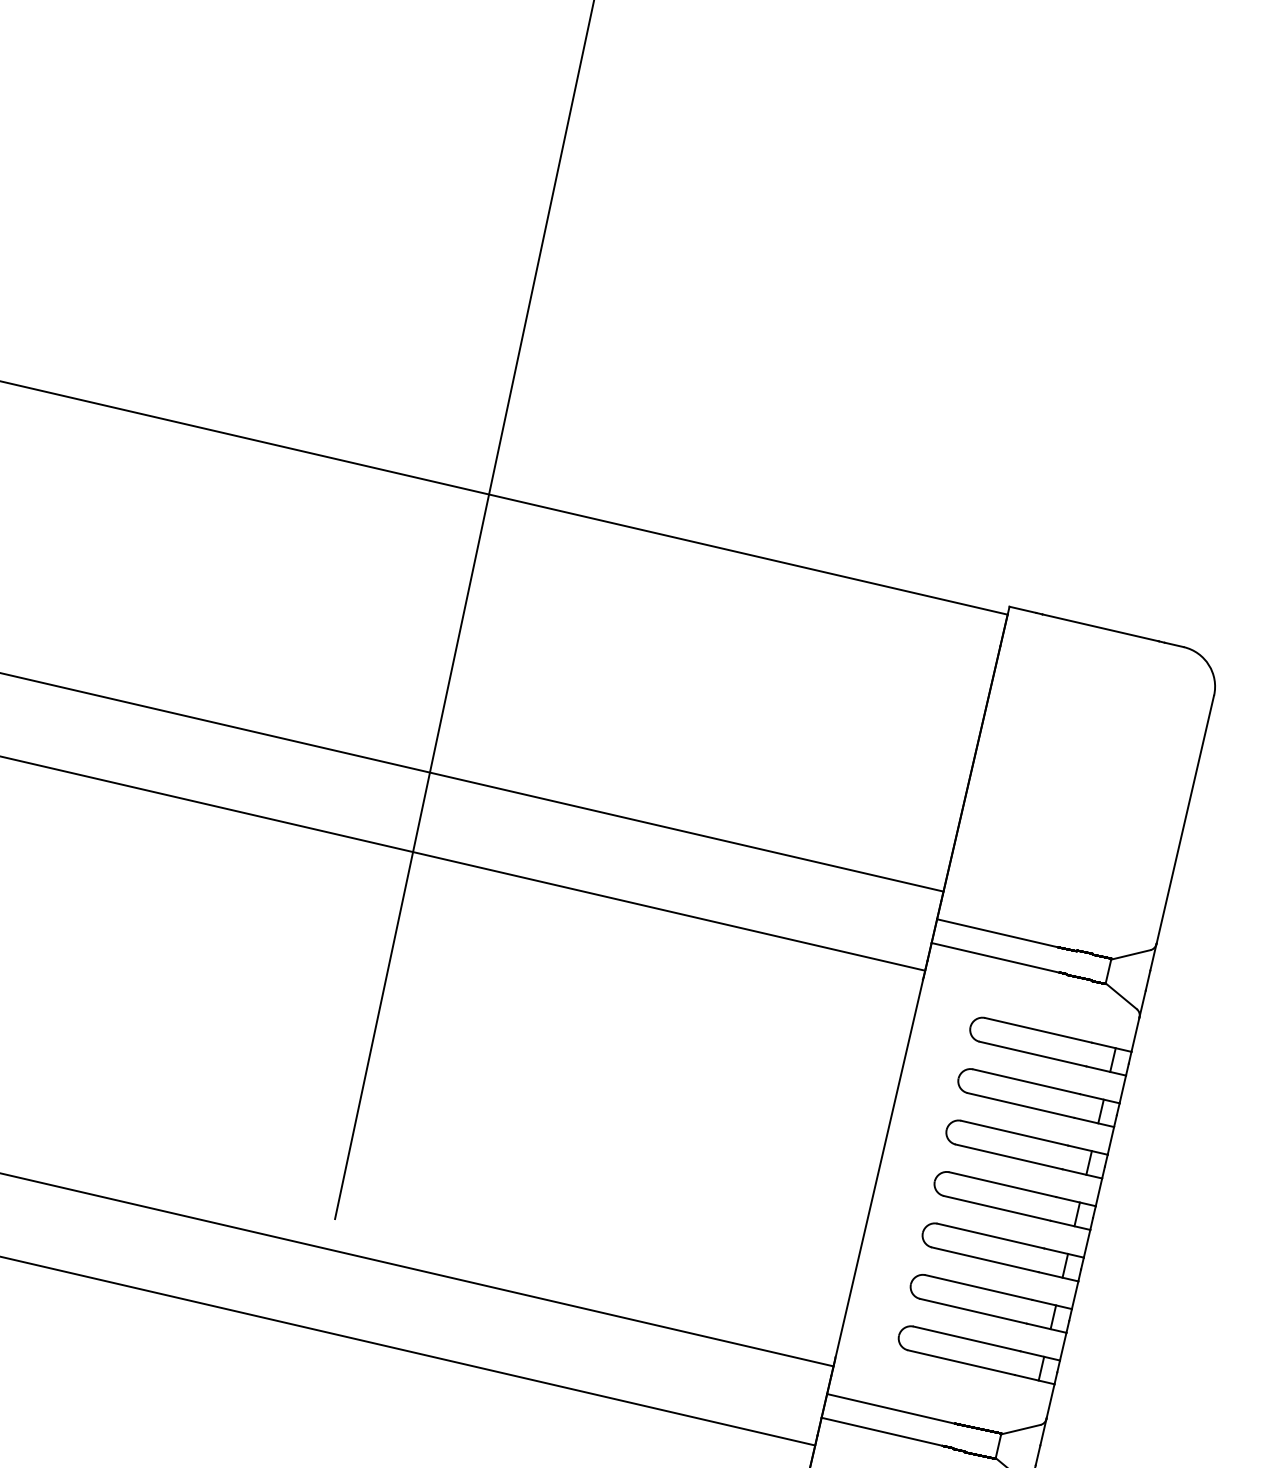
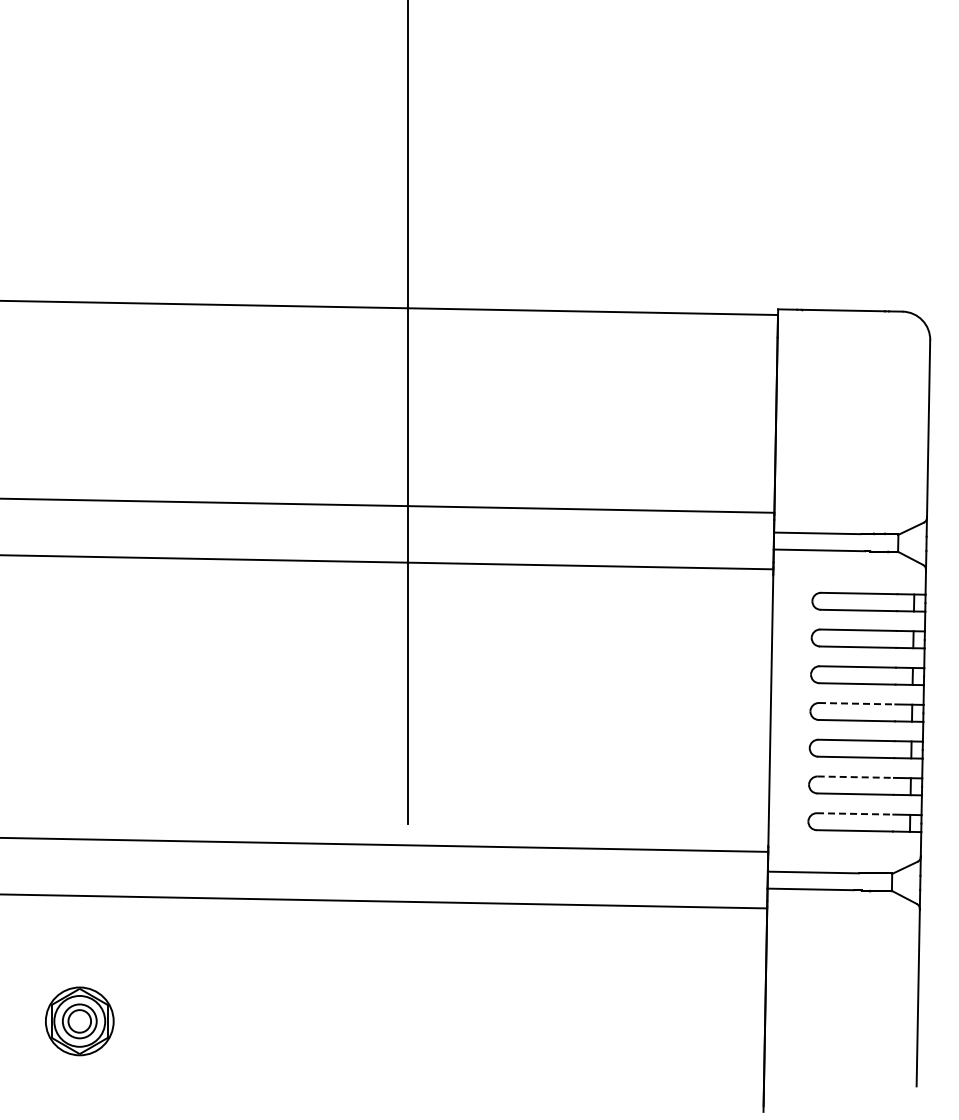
line: (1003, 1184) -> (857, 703), solid -> dashed
line: (979, 1288) -> (856, 777), solid -> dashed
line: (967, 1338) -> (855, 813), solid -> dashed

